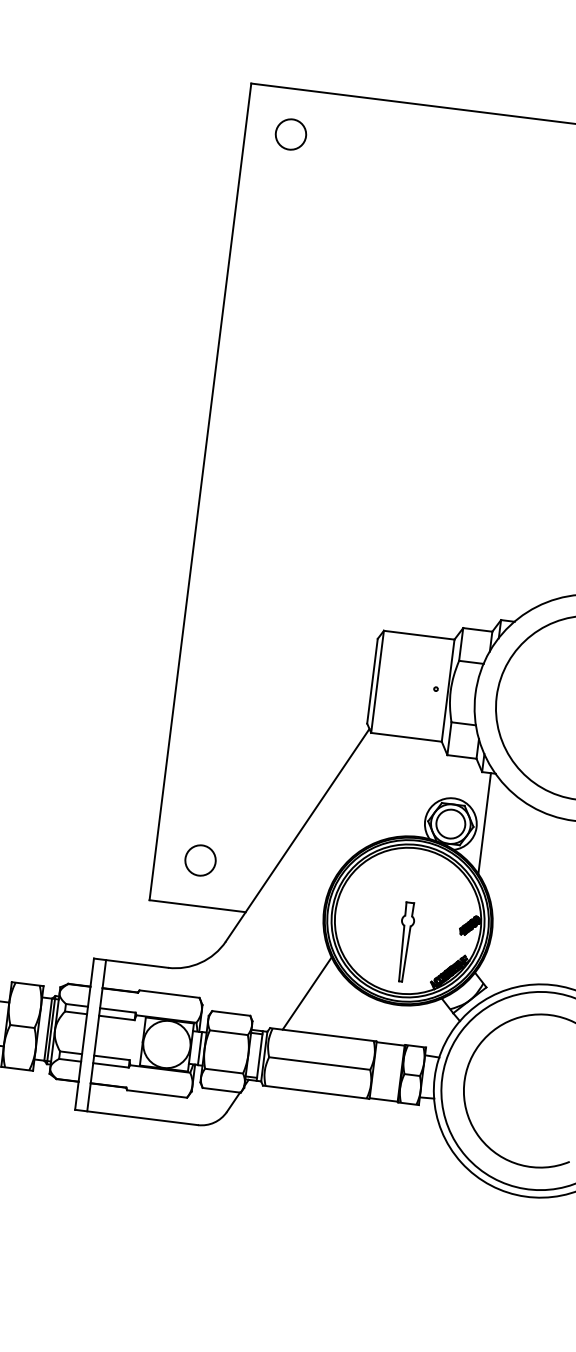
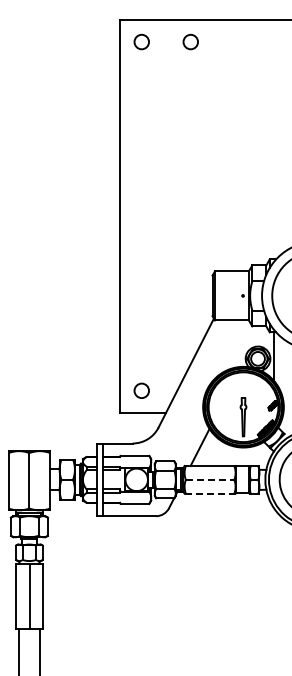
circle: (392, 146) -> (190, 41), added
line: (320, 1062) -> (210, 479), solid -> dashed
line: (316, 1091) -> (210, 493), solid -> dashed

